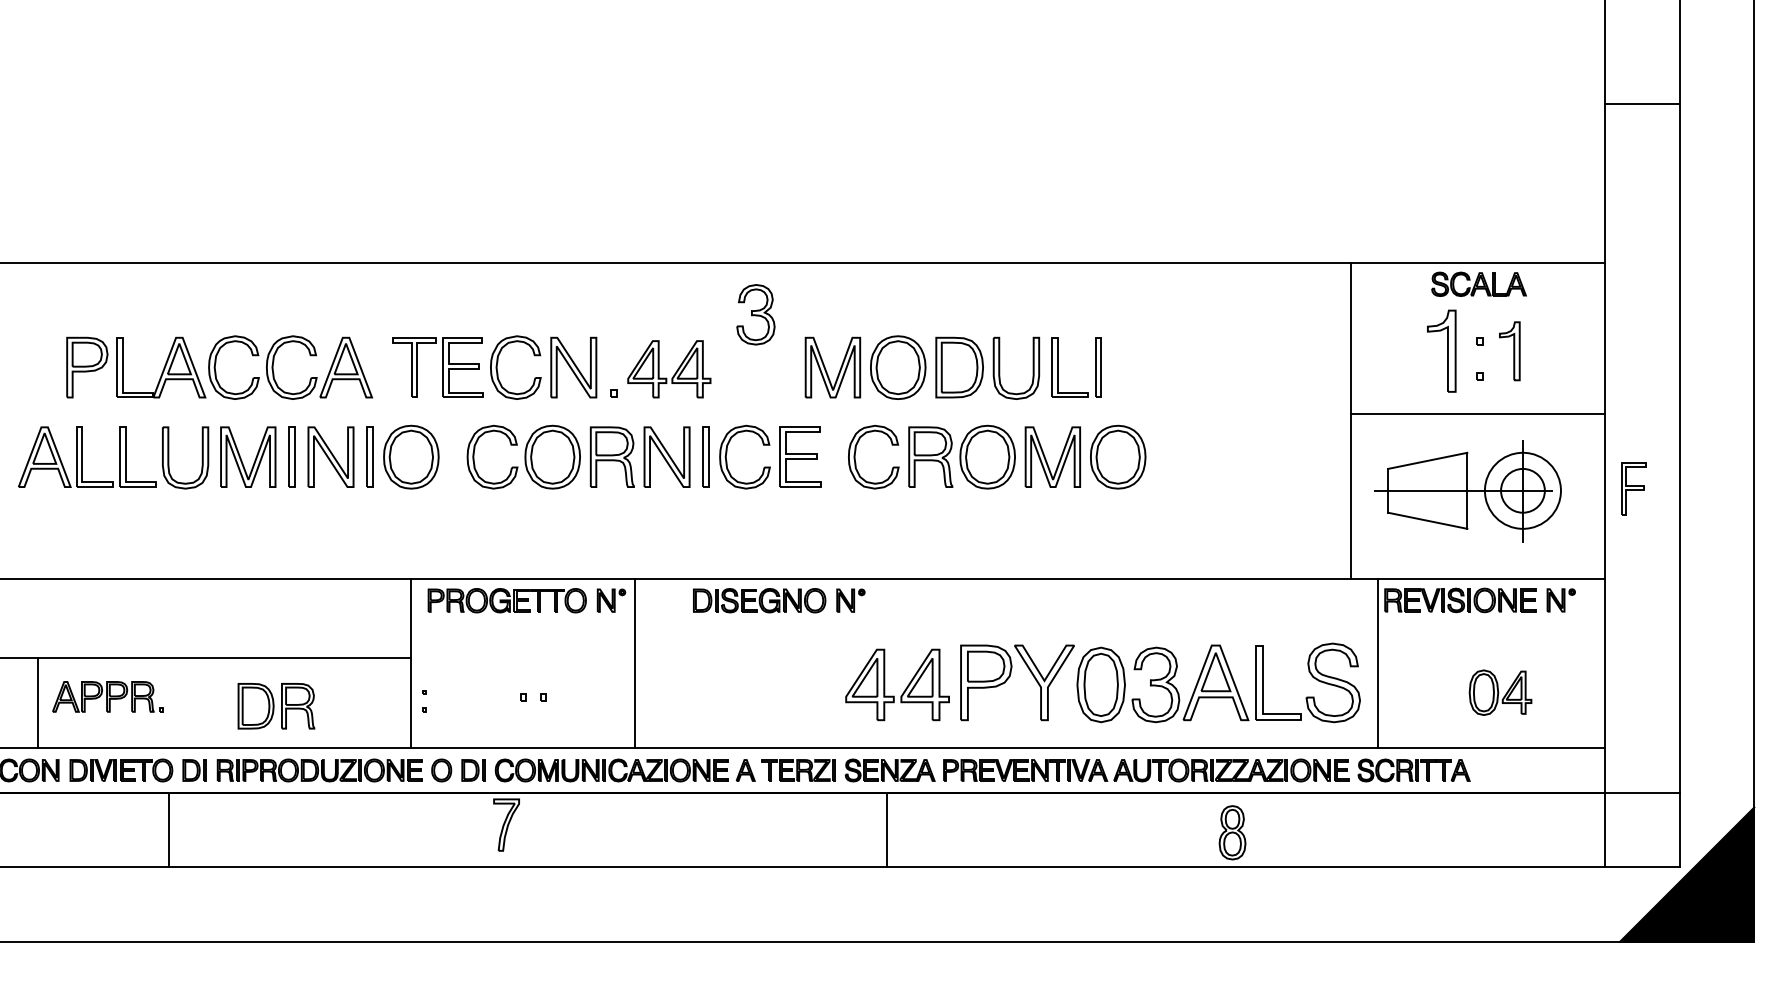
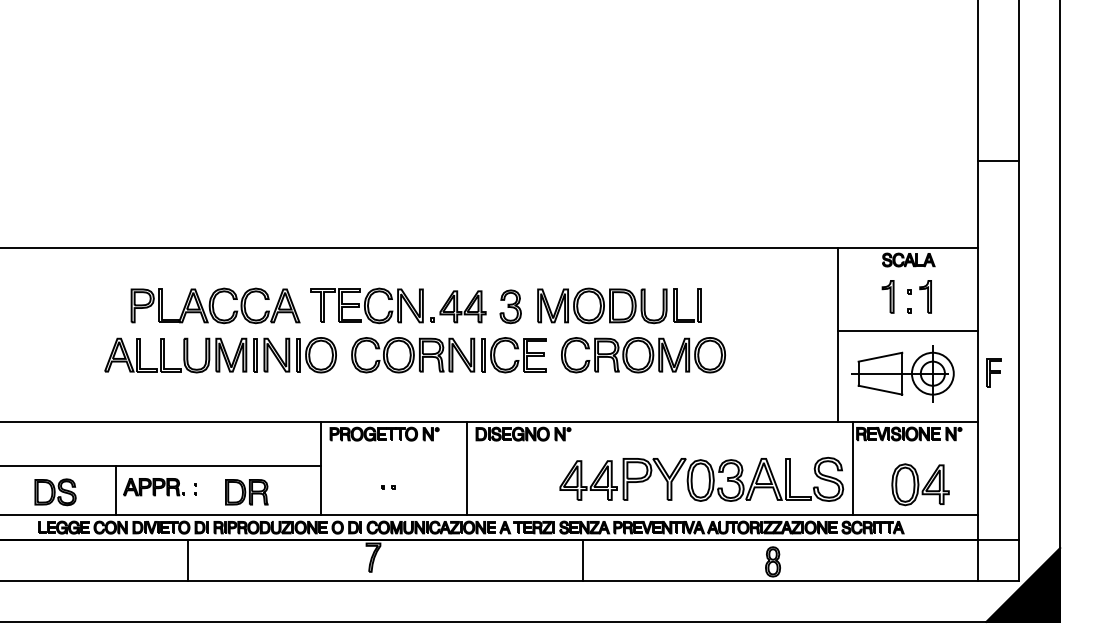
part: (755, 314) -> (510, 306), moved
part: (1440, 350) -> (887, 296), size x0.71
line: (633, 663) -> (466, 468), moved
part: (1500, 692) -> (920, 484), size x1.67
part: (424, 701) -> (195, 489), moved

